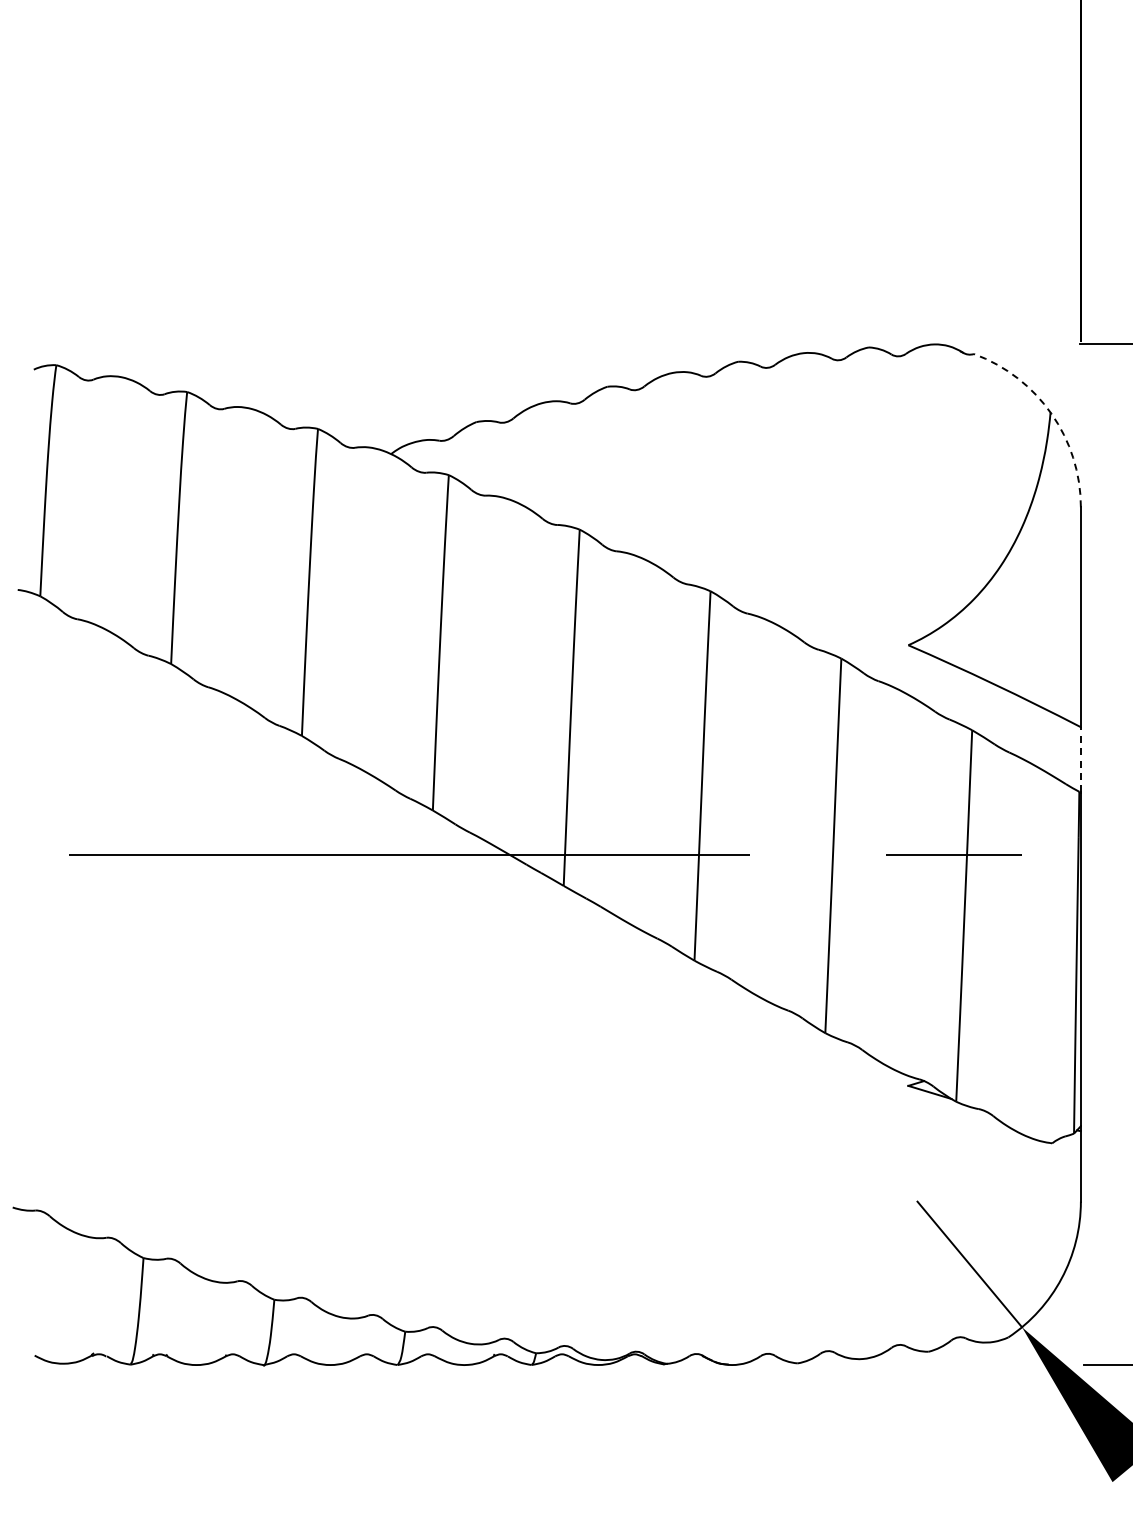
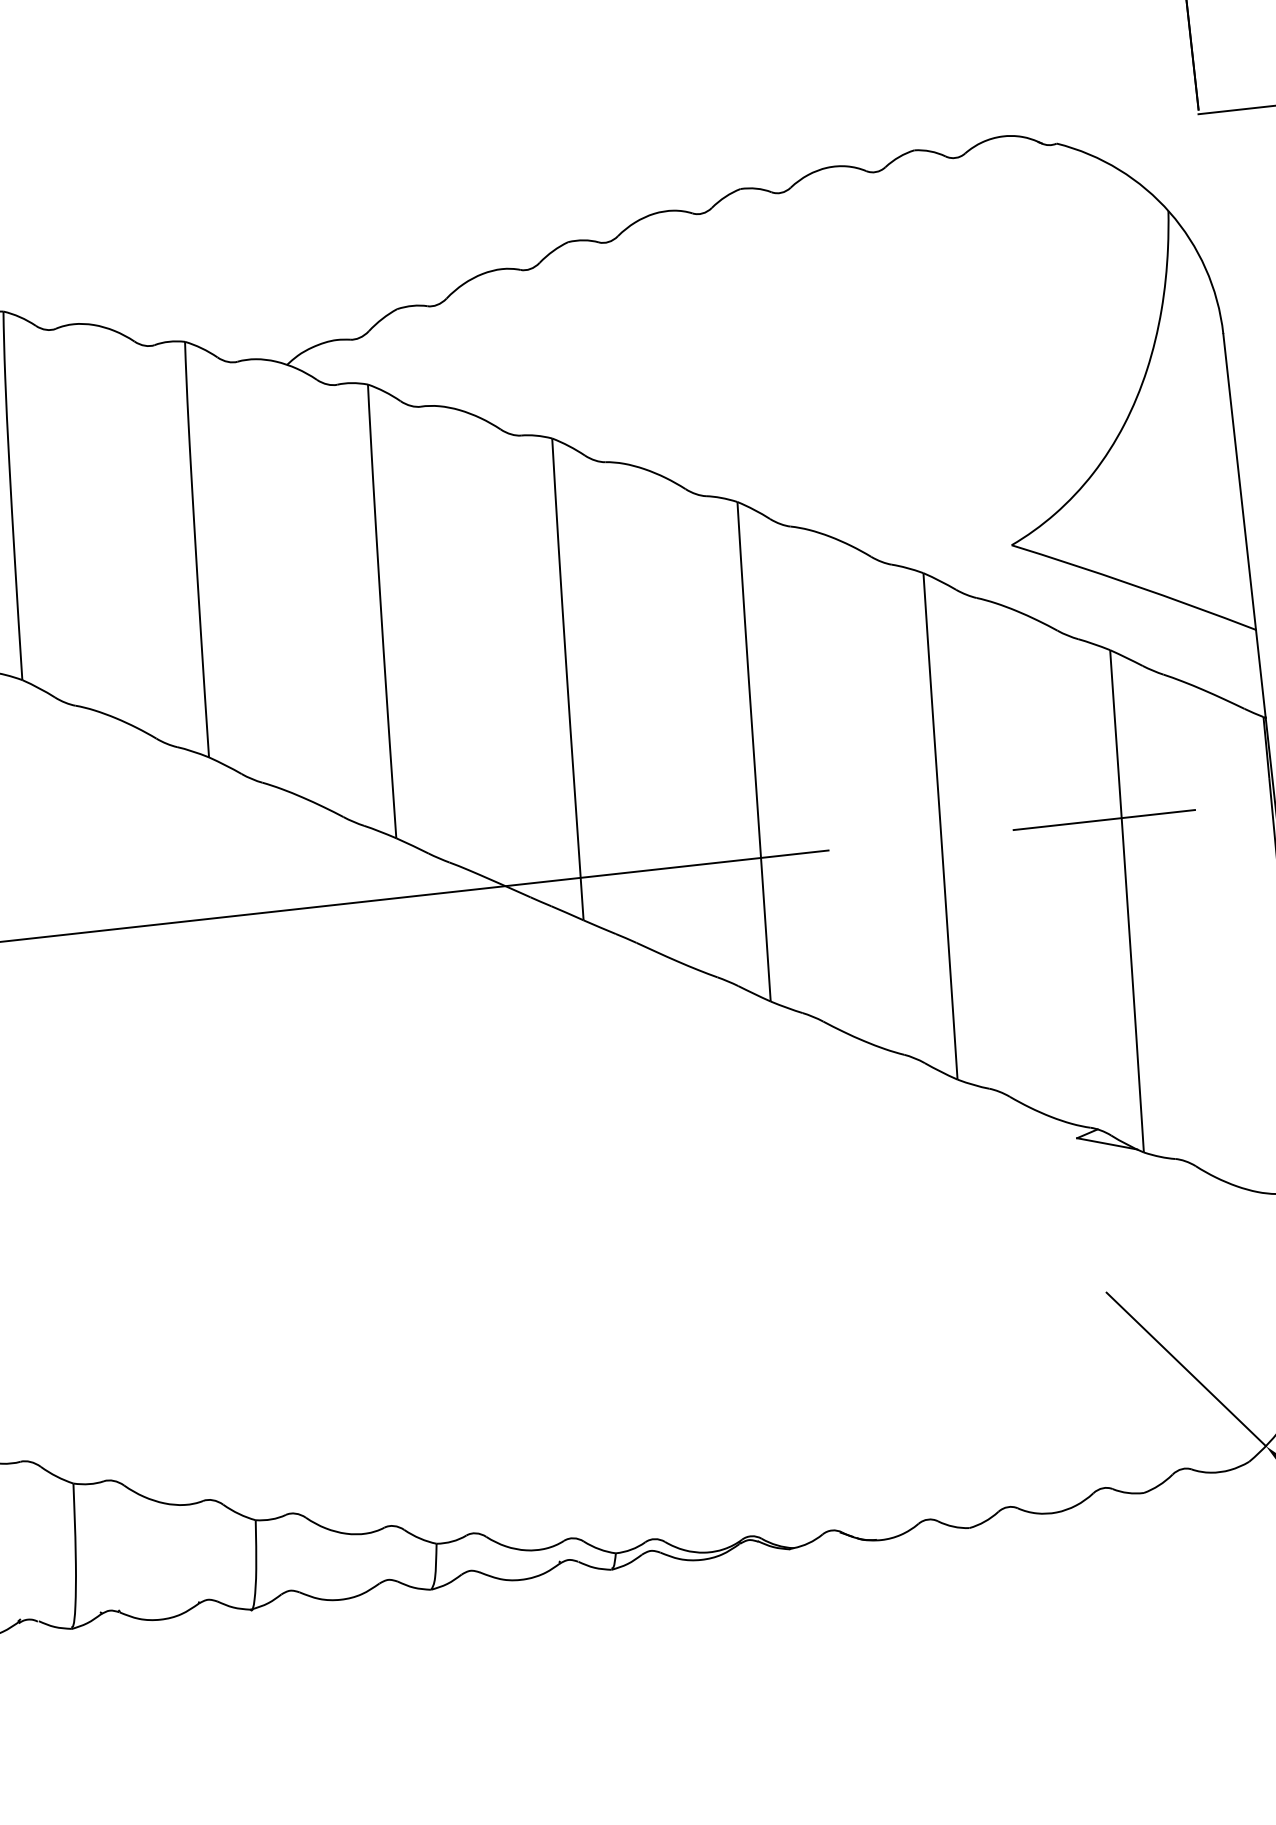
arc: (1051, 413) -> (1169, 212), dashed -> solid
line: (1080, 759) -> (1260, 673), dashed -> solid

